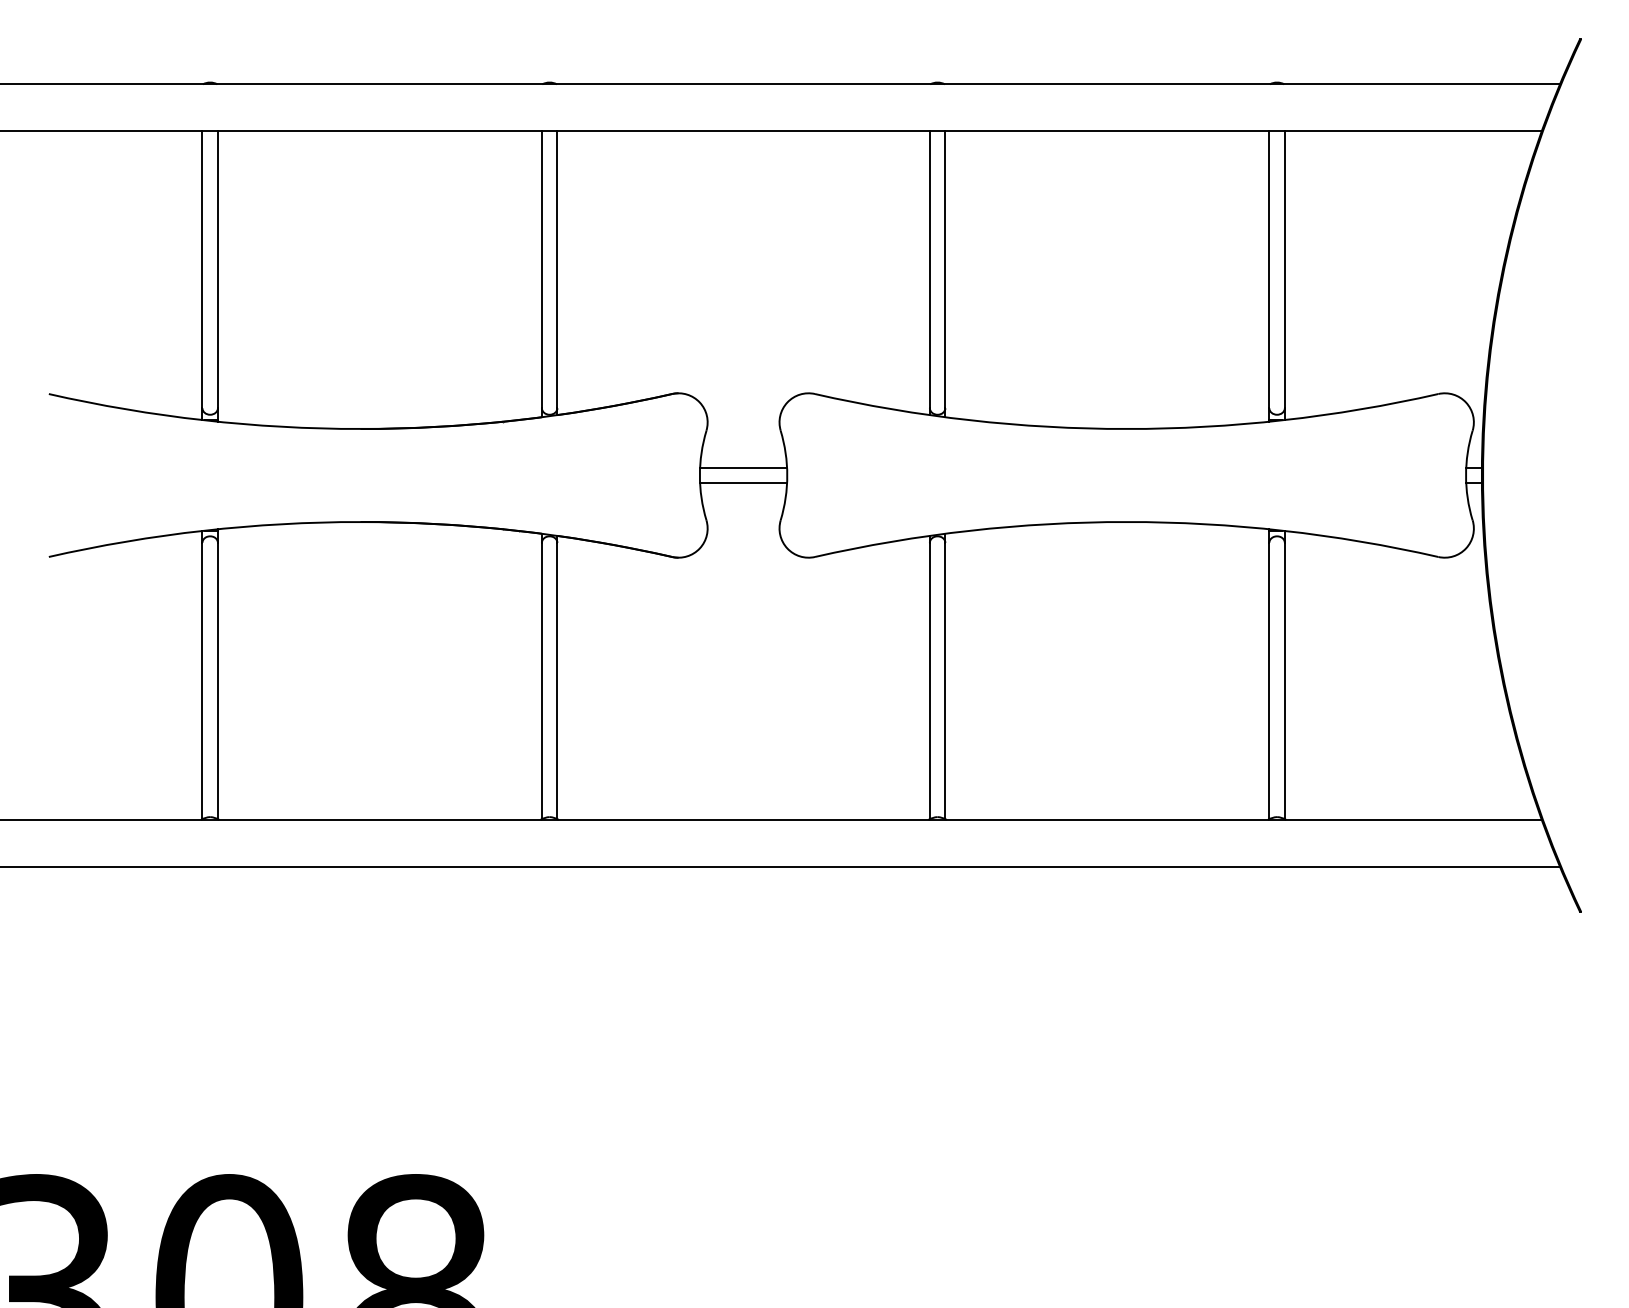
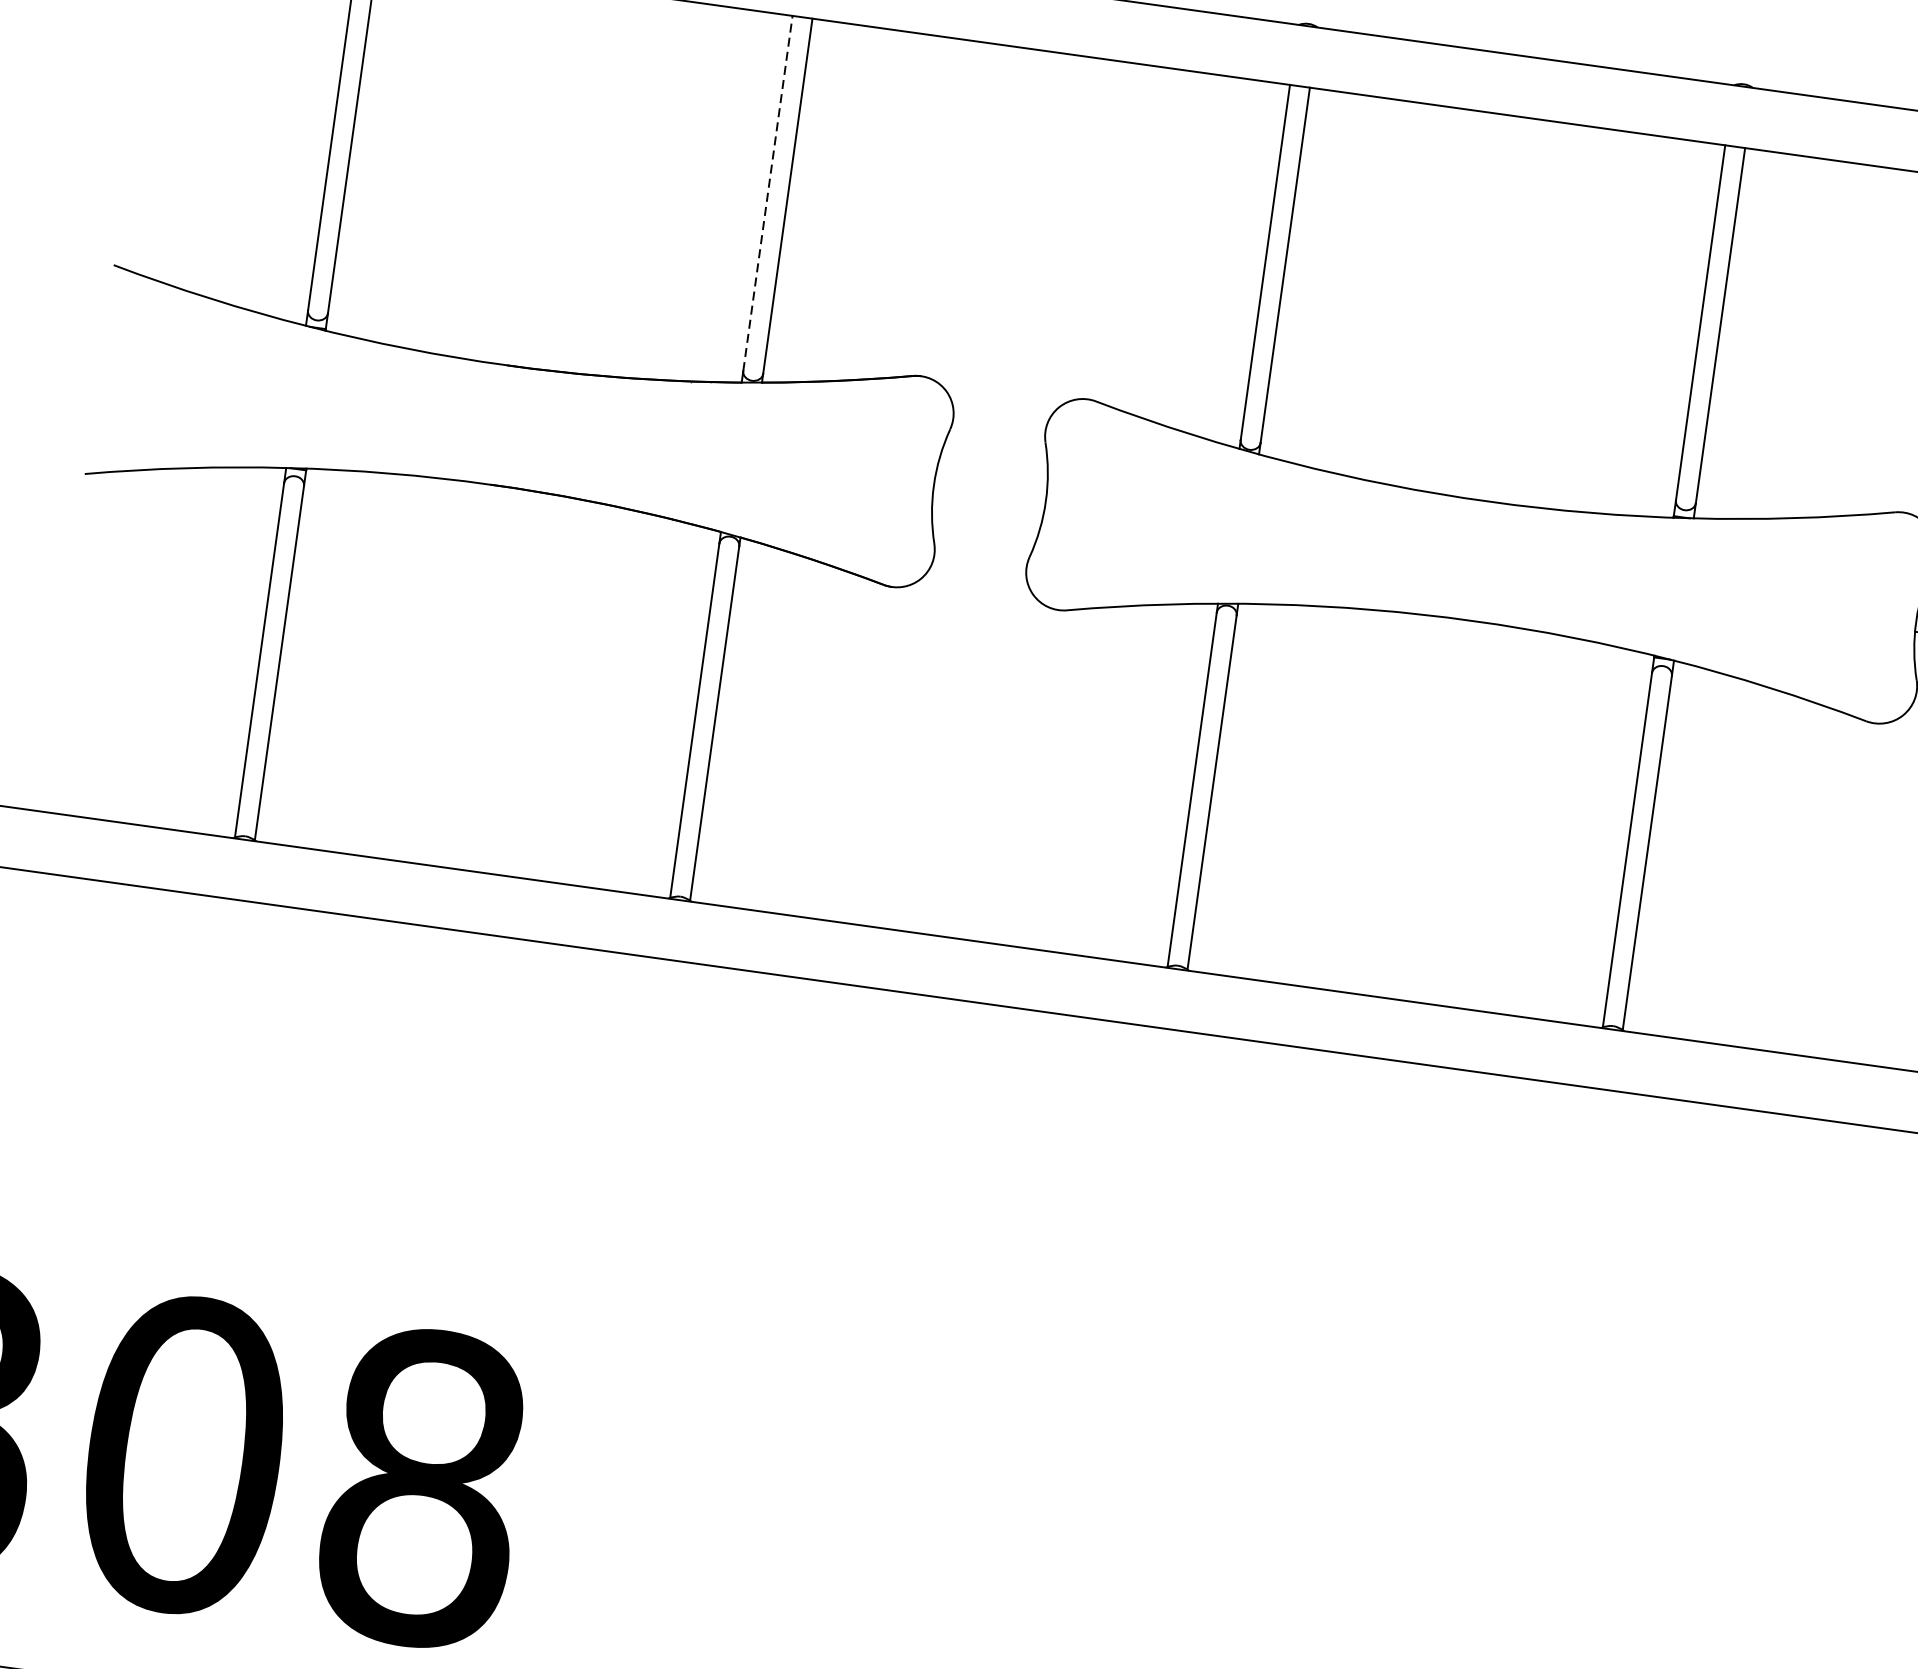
line: (541, 269) -> (767, 193), solid -> dashed
line: (743, 467) -> (991, 482), removed
line: (743, 483) -> (988, 503), removed

